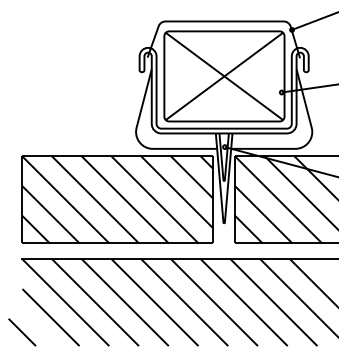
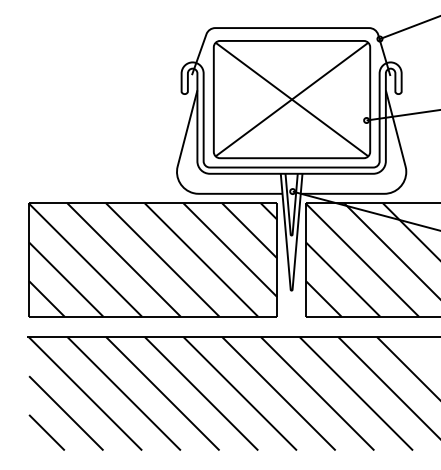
line: (21, 332) -> (46, 432), moved

